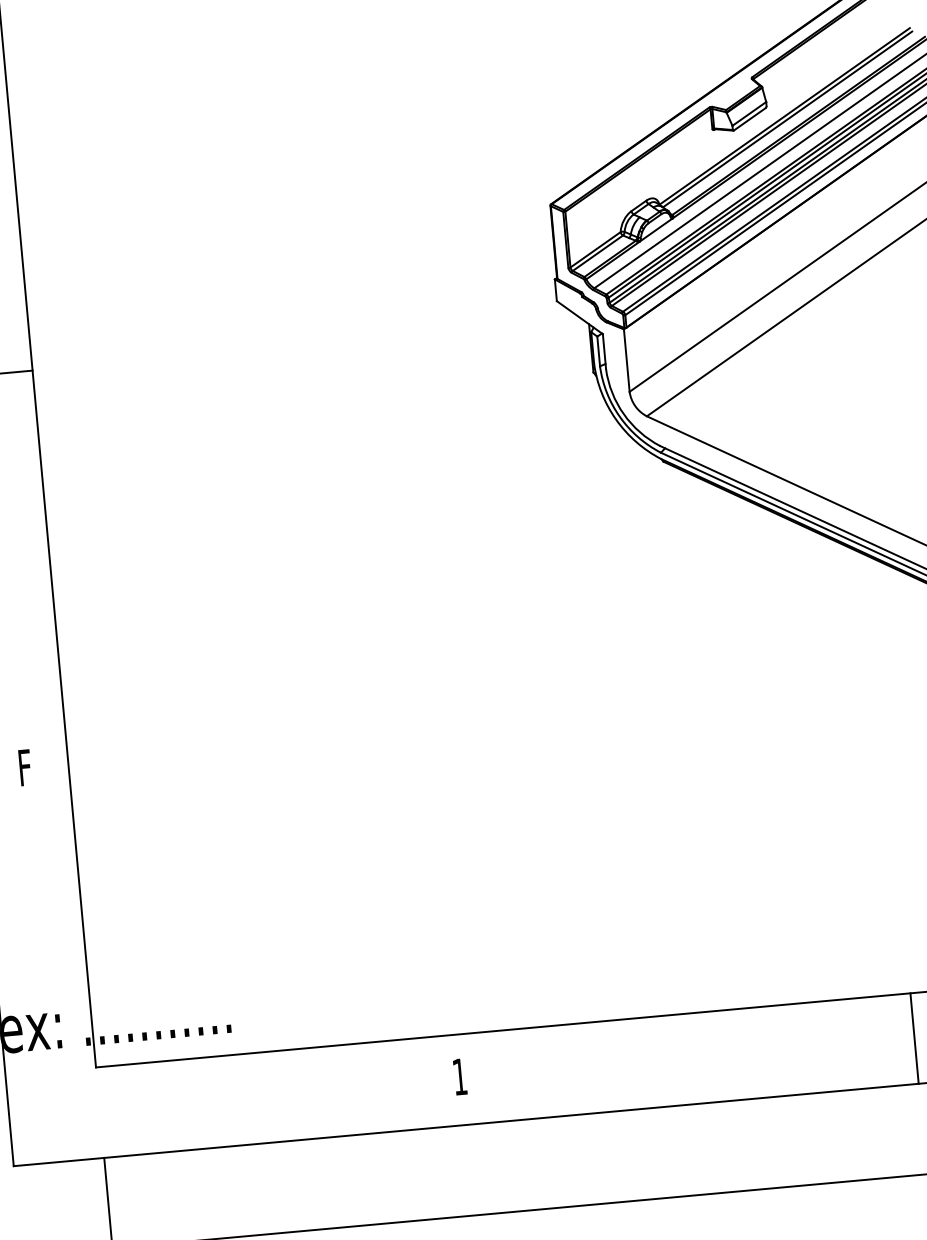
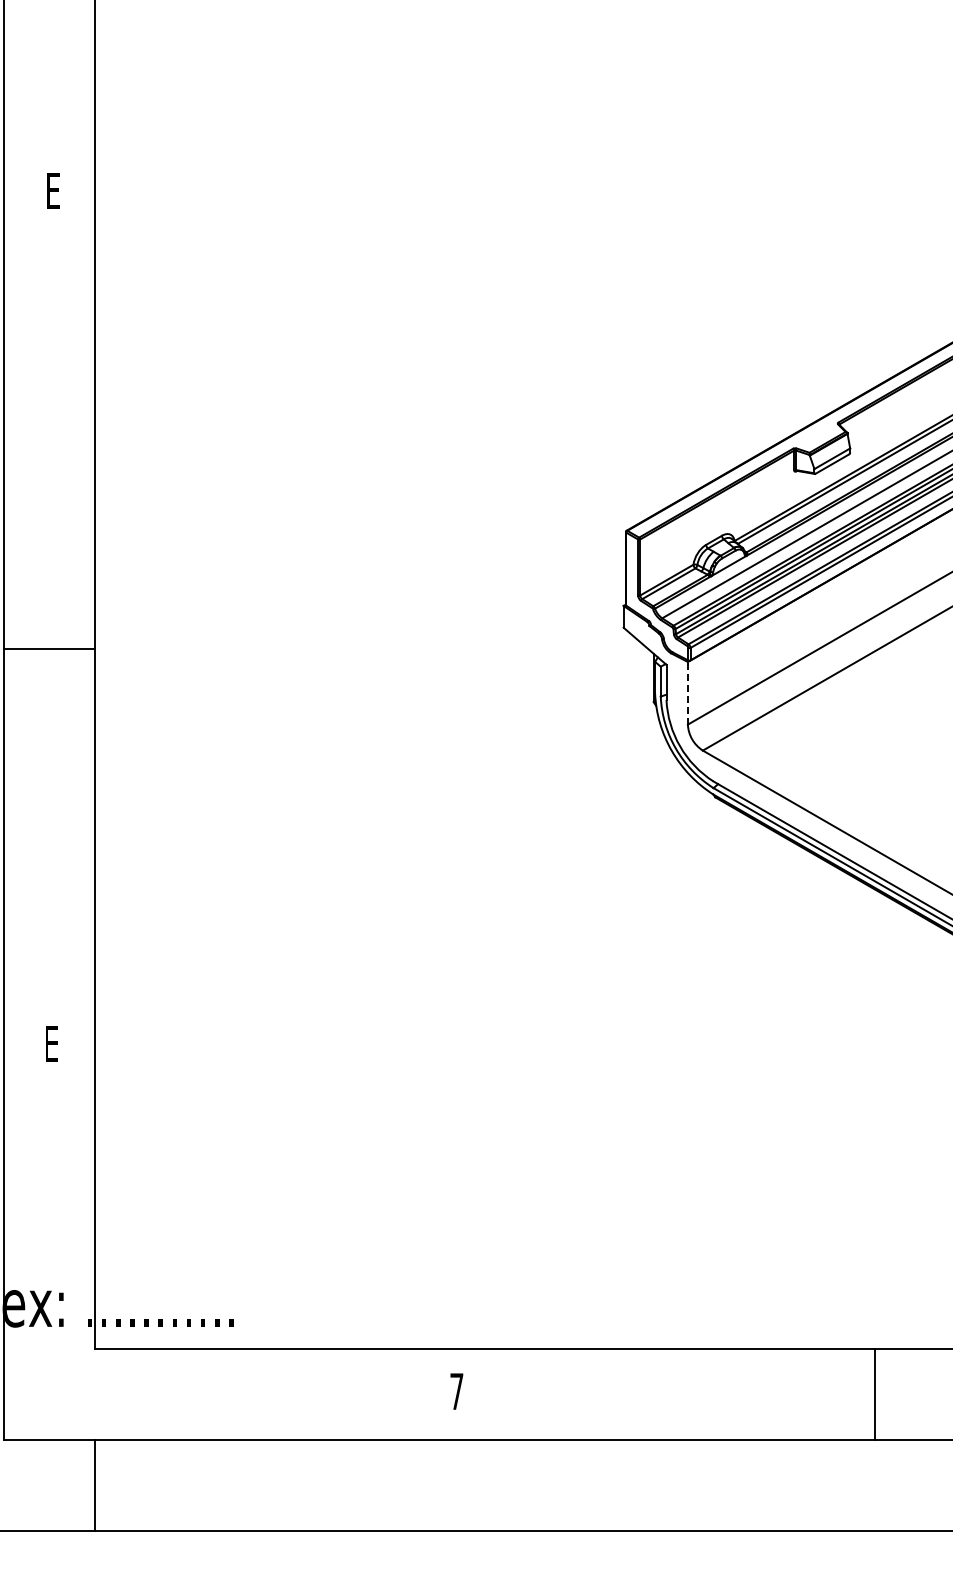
line: (626, 359) -> (687, 692), solid -> dashed
text: (25, 768) -> (52, 1045), F -> E
line: (915, 1038) -> (875, 1394), moved
text: (459, 1076) -> (456, 1391), 1 -> 7

